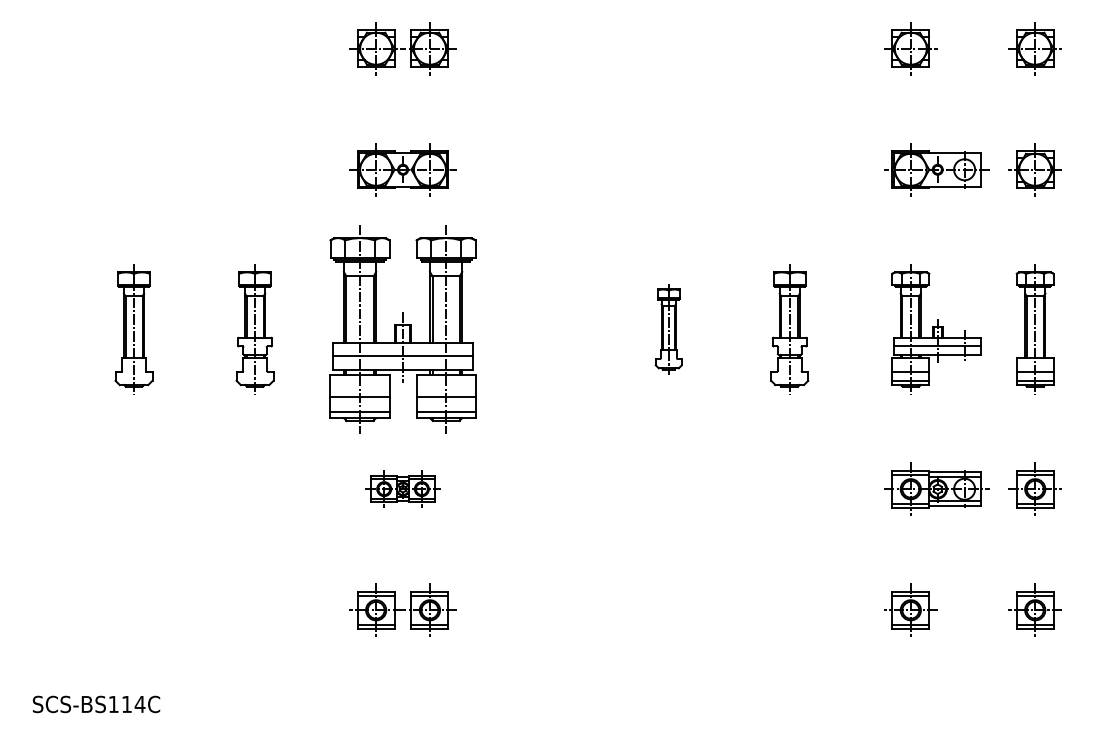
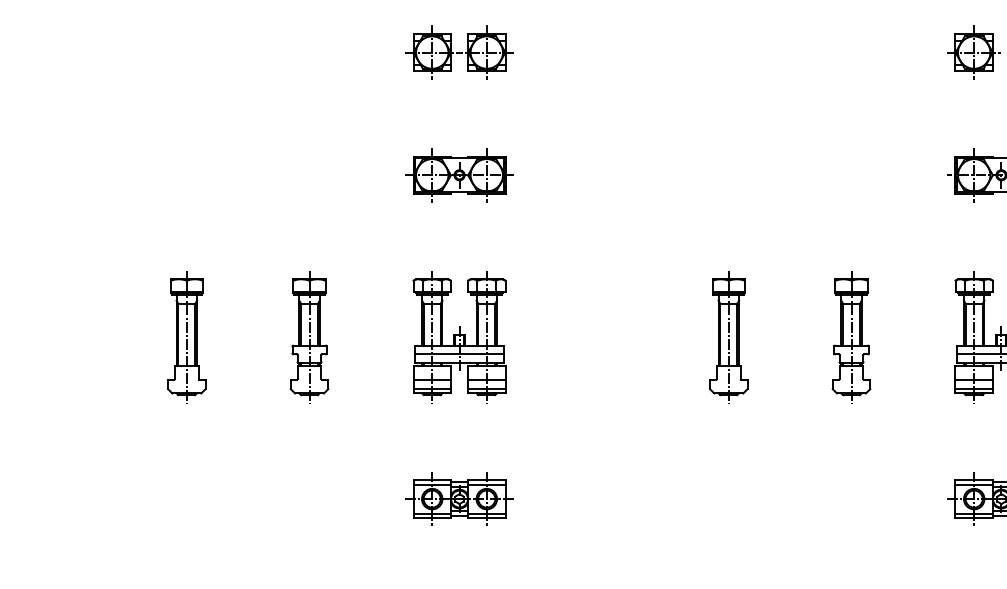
part: (402, 329) -> (458, 337), size x0.62
part: (668, 329) -> (728, 337), size x1.43
part: (402, 488) -> (458, 498), size x1.43

